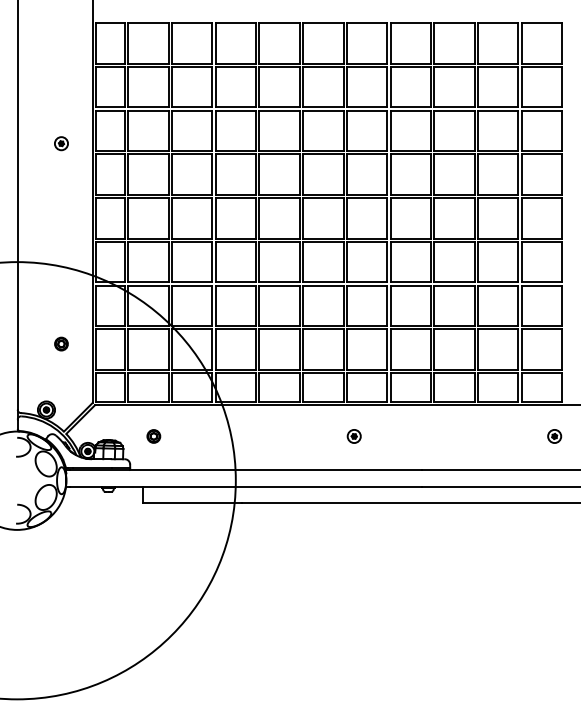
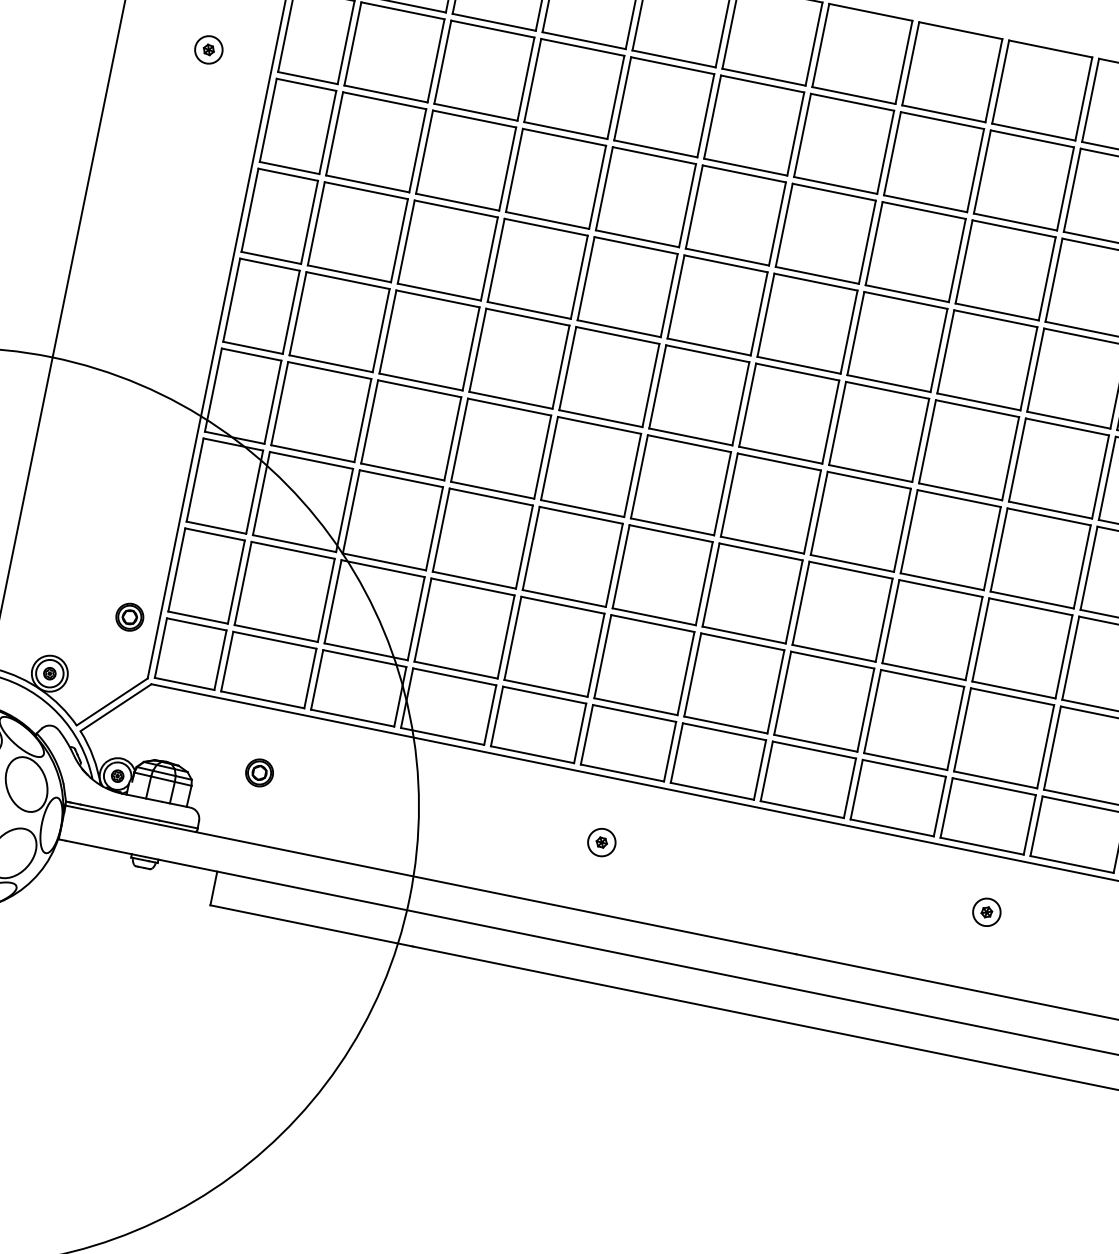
part: (61, 143) -> (208, 49), moved
part: (61, 343) -> (130, 616), moved
part: (353, 436) -> (600, 842), moved
part: (554, 436) -> (986, 912), moved

